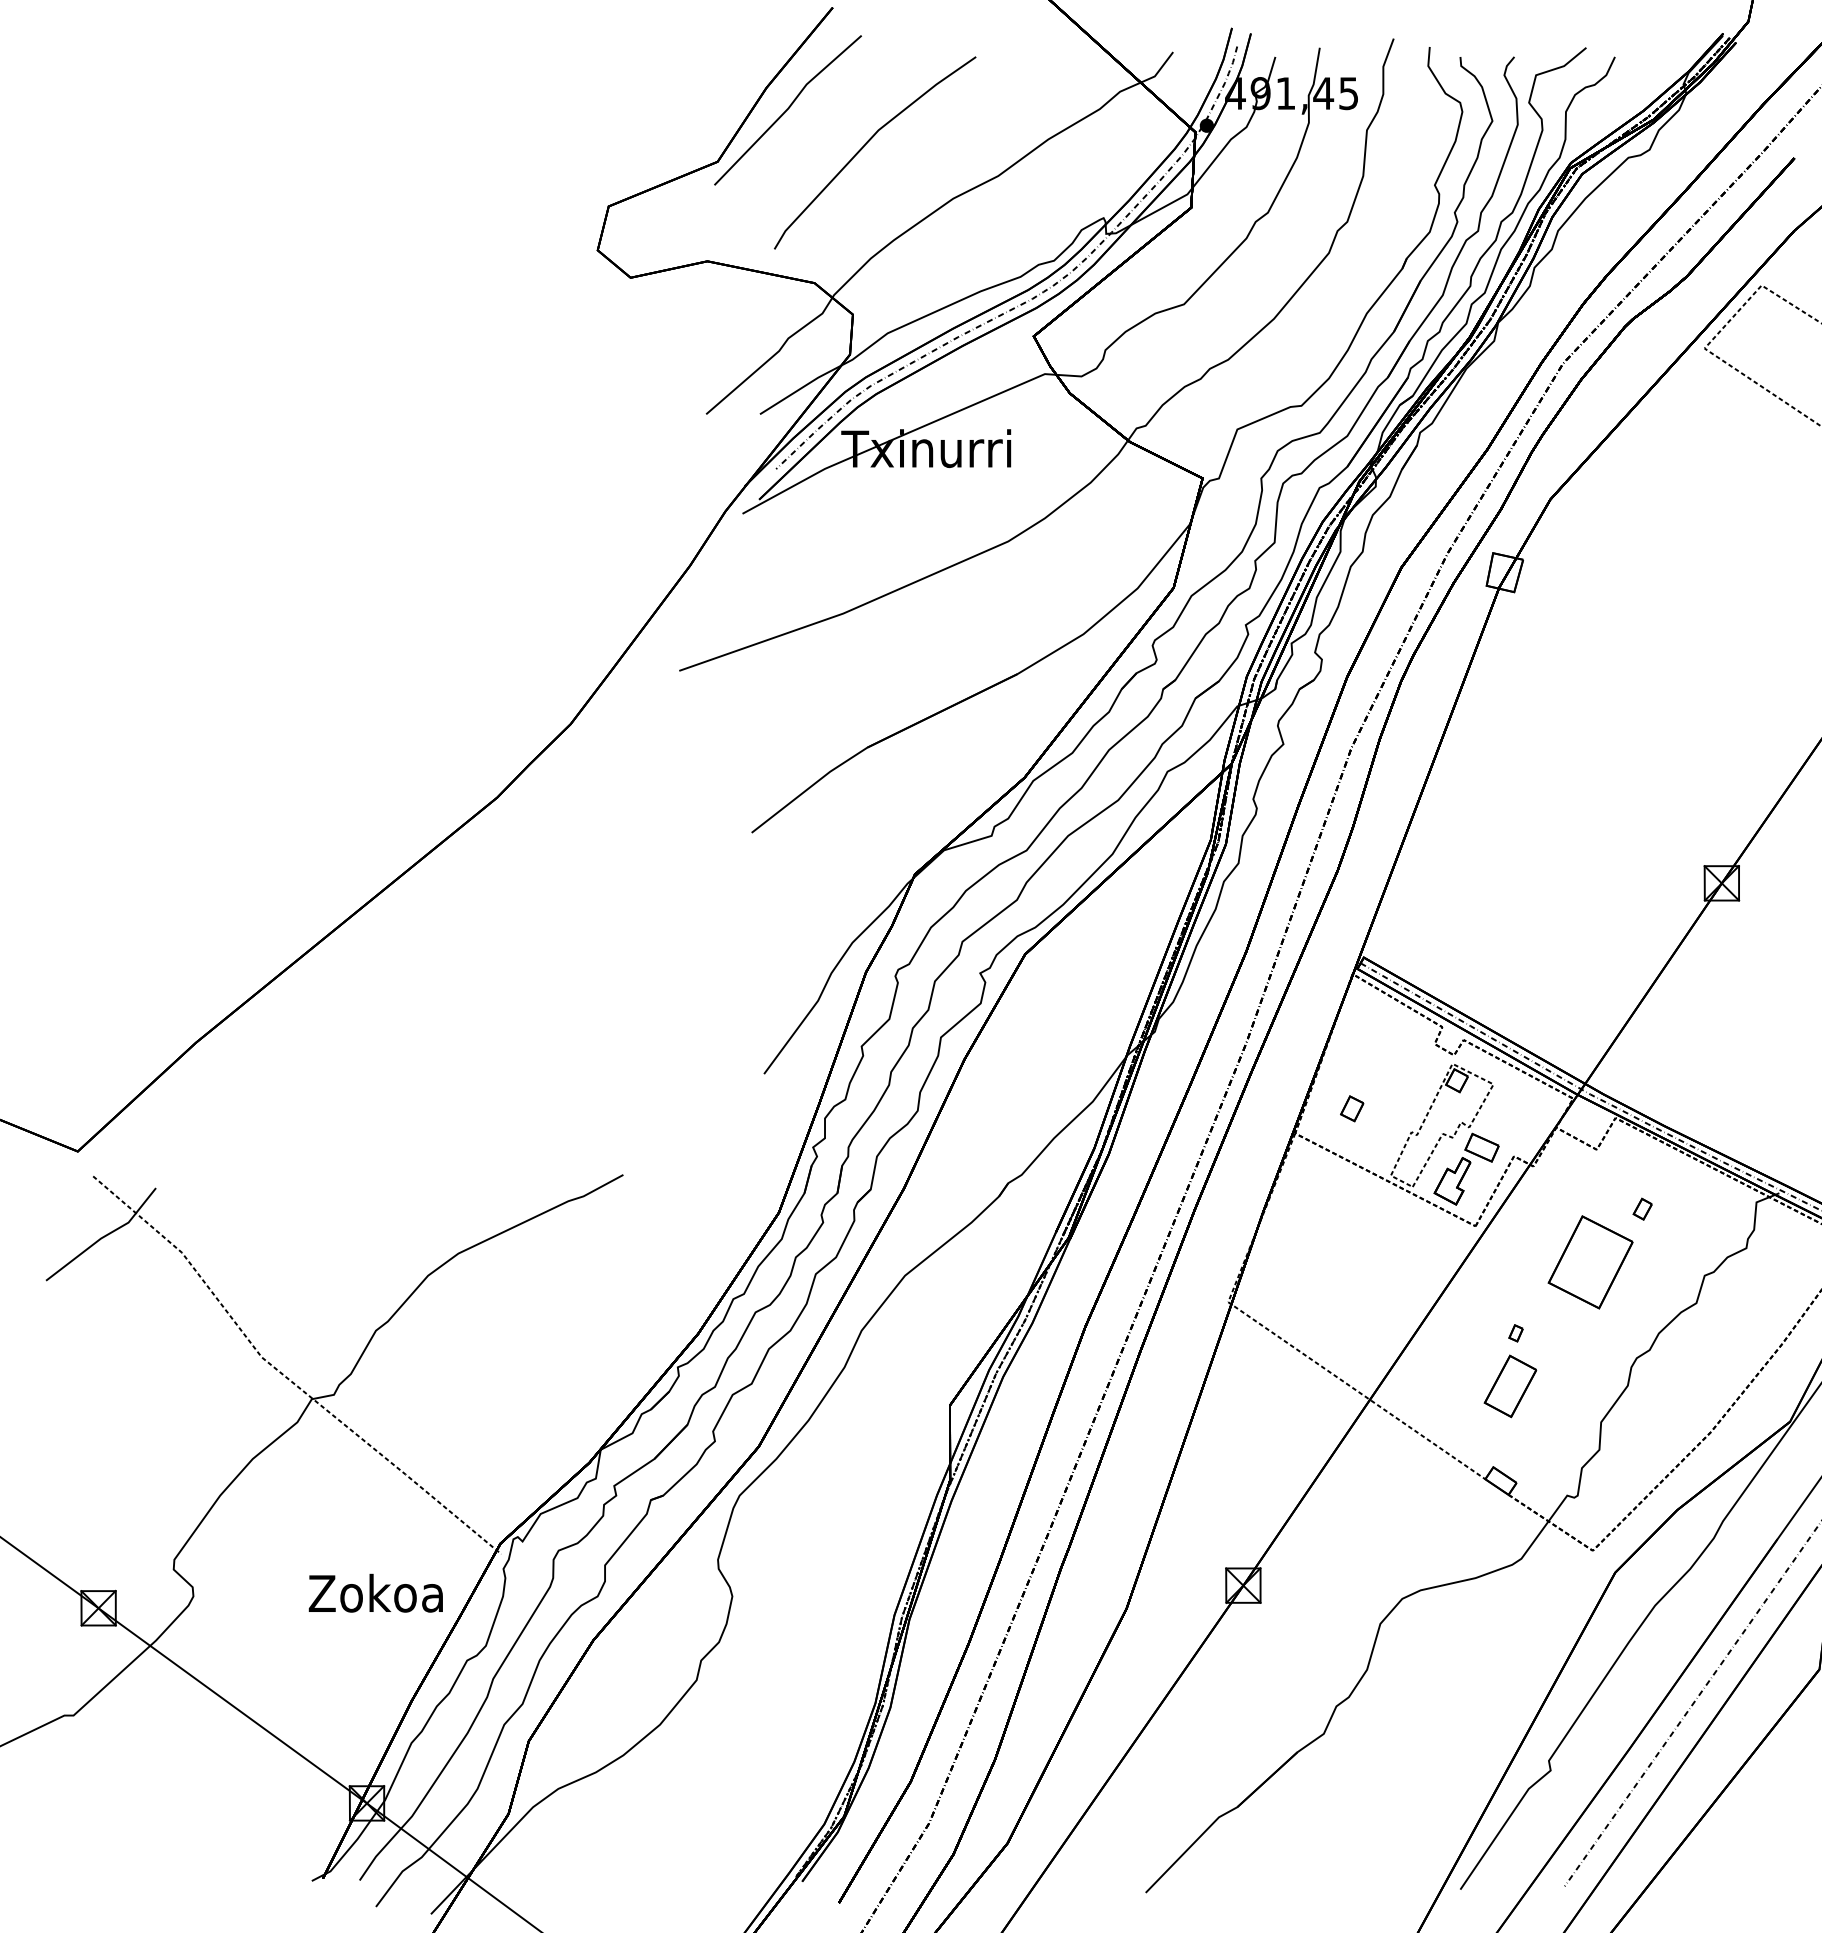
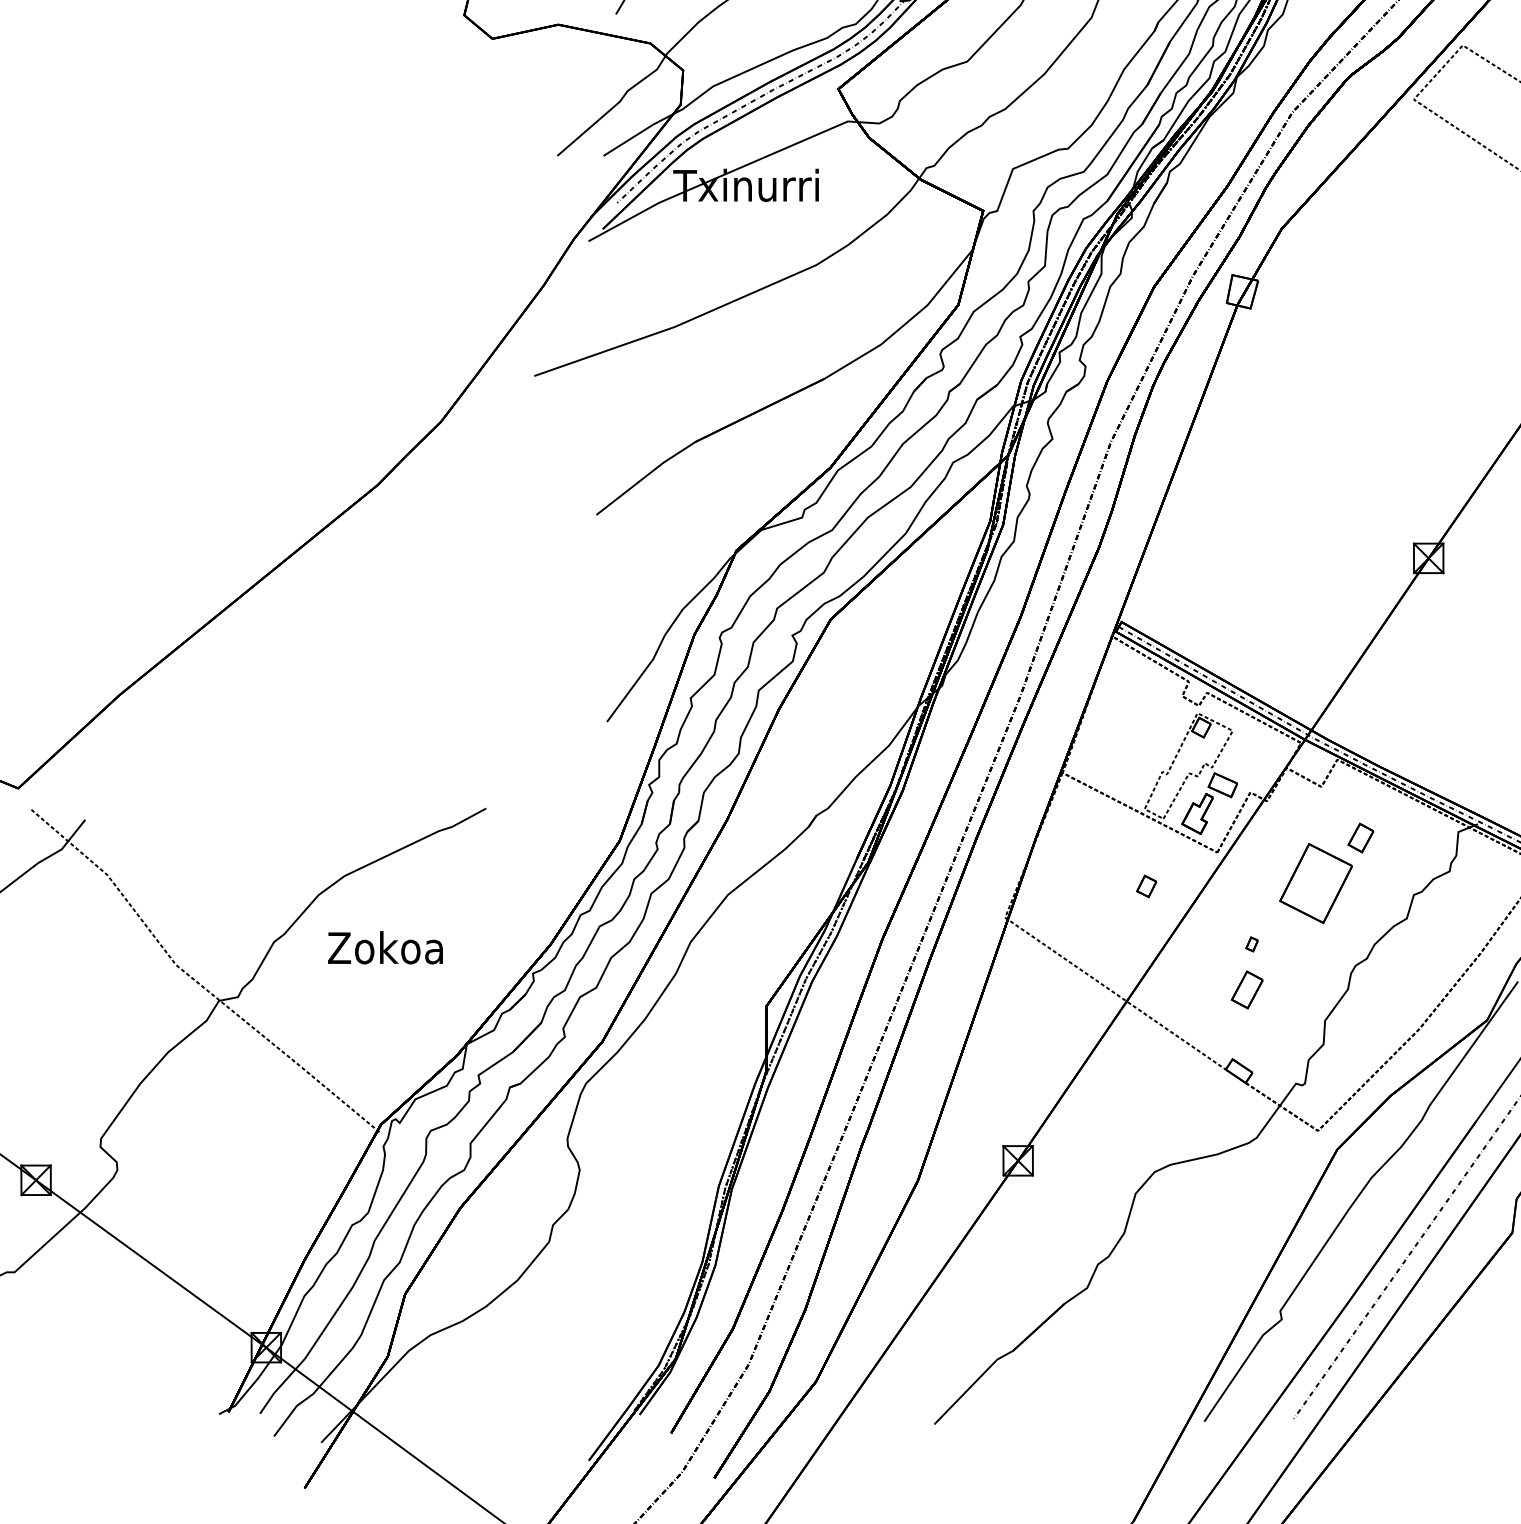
part: (1352, 1108) -> (1146, 886), moved
part: (1642, 1208) -> (1360, 837), size x1.6
part: (1510, 1386) -> (1247, 990), size x0.7
text: (375, 1592) -> (385, 947), moved

